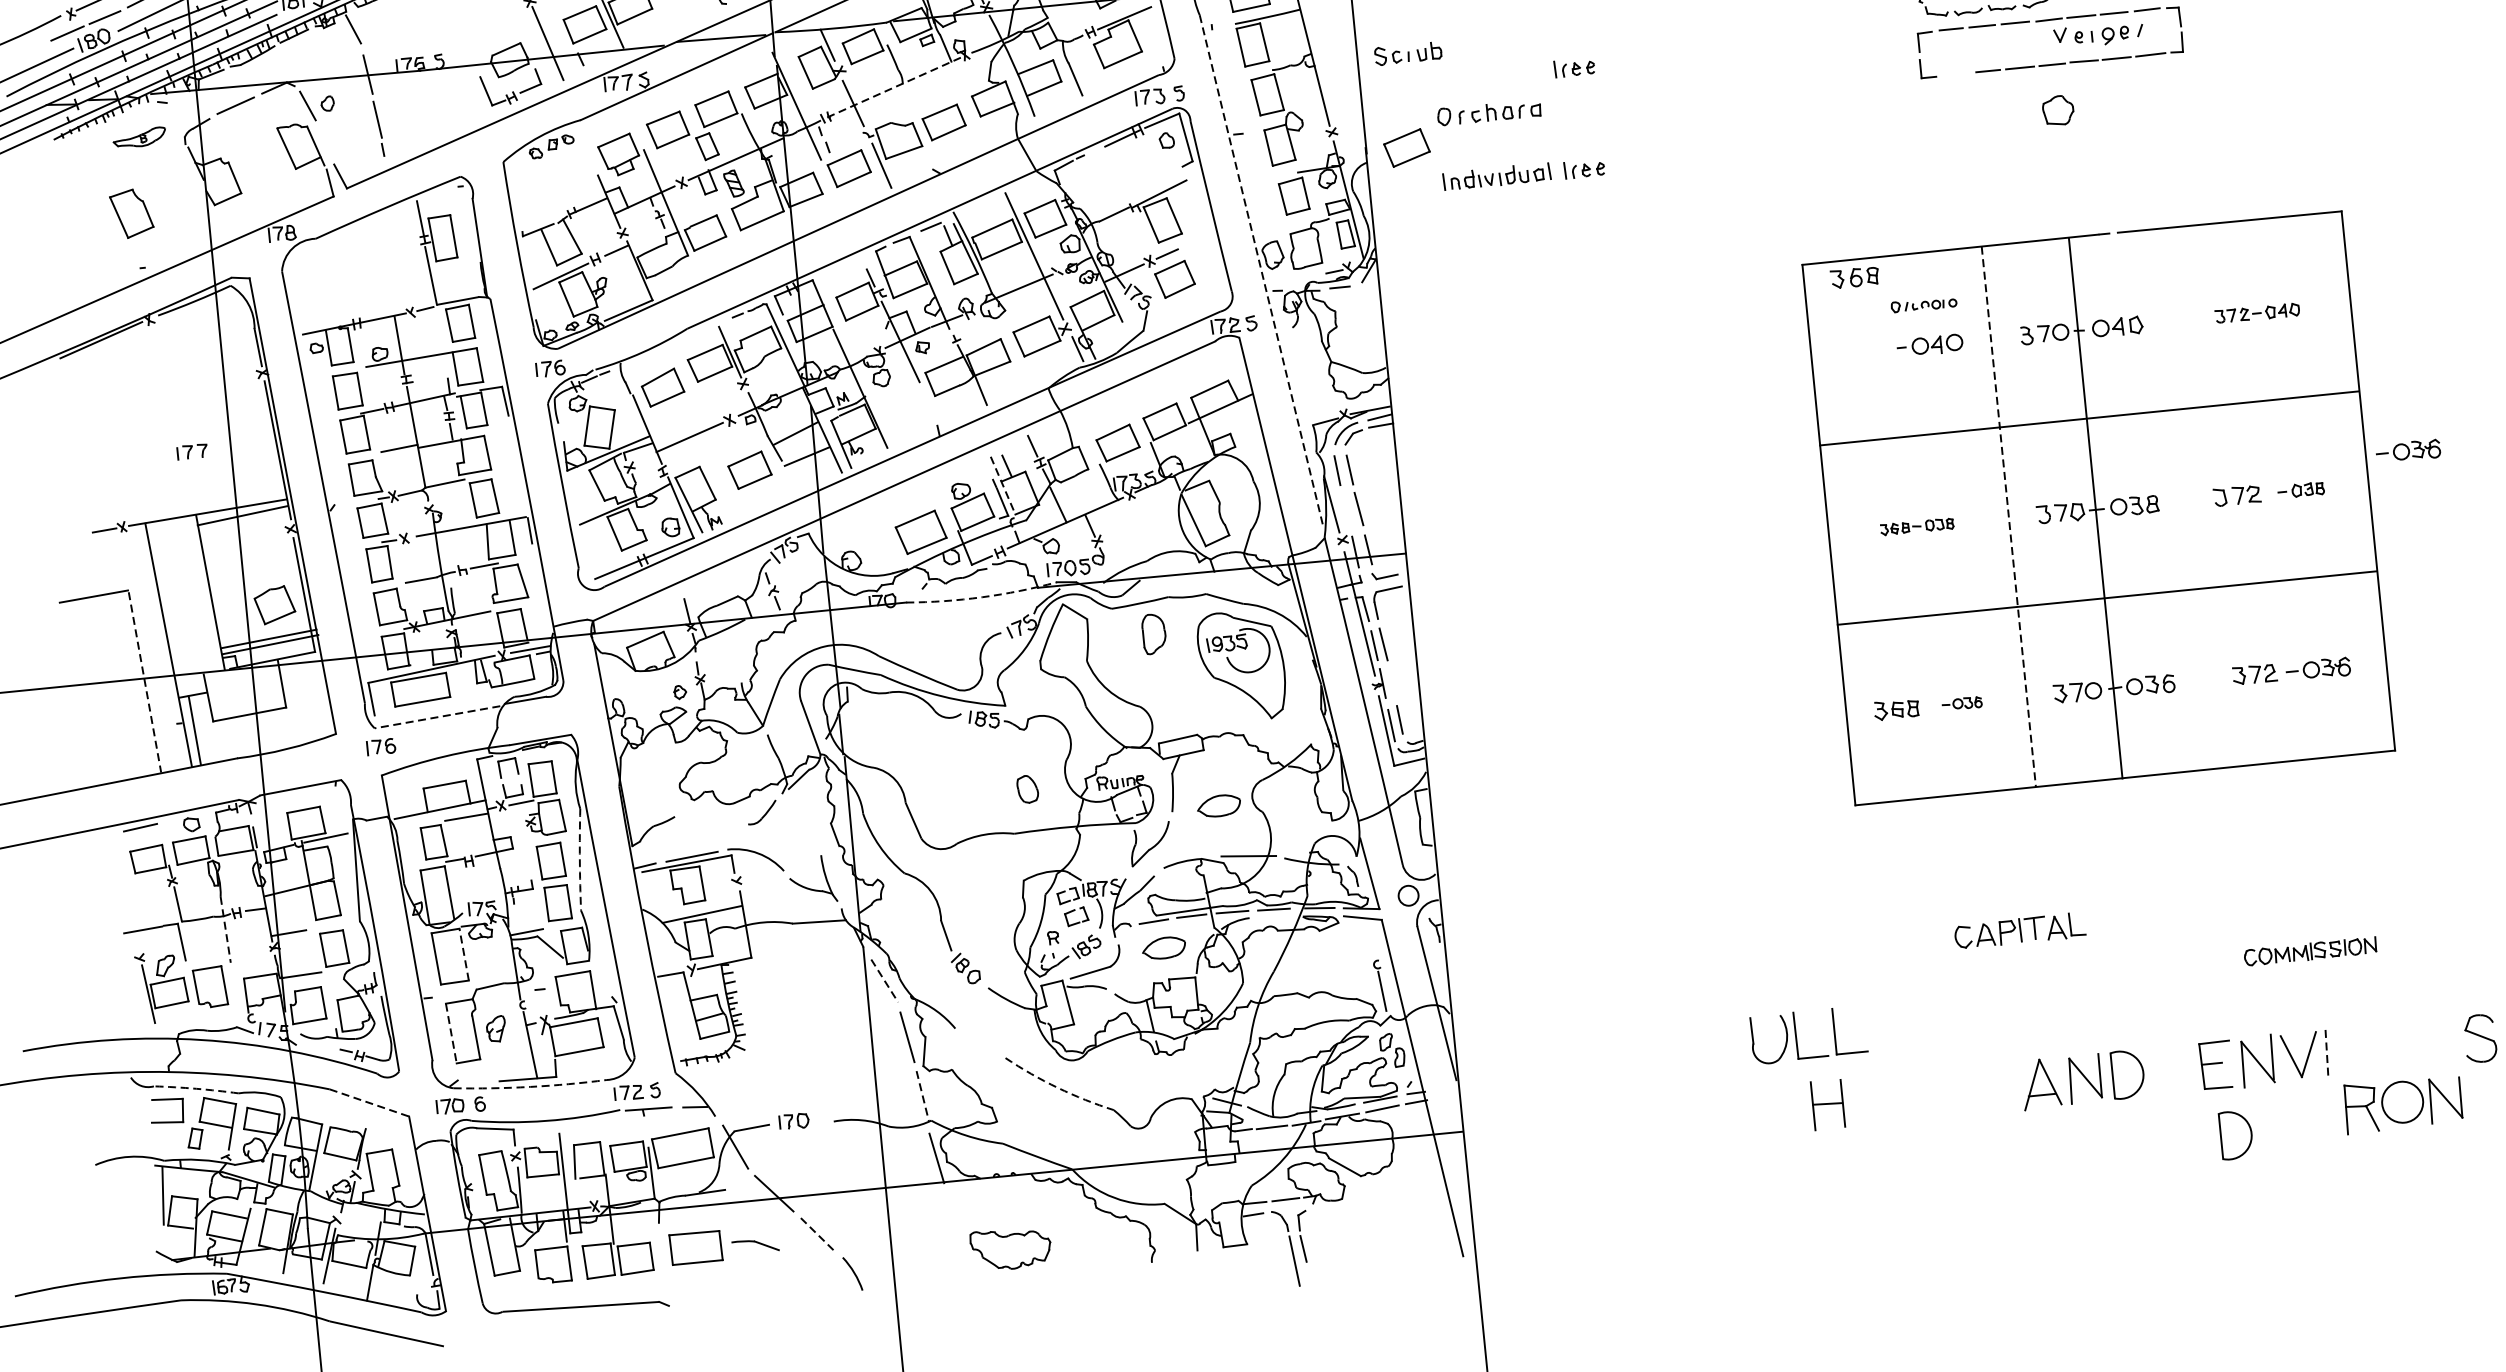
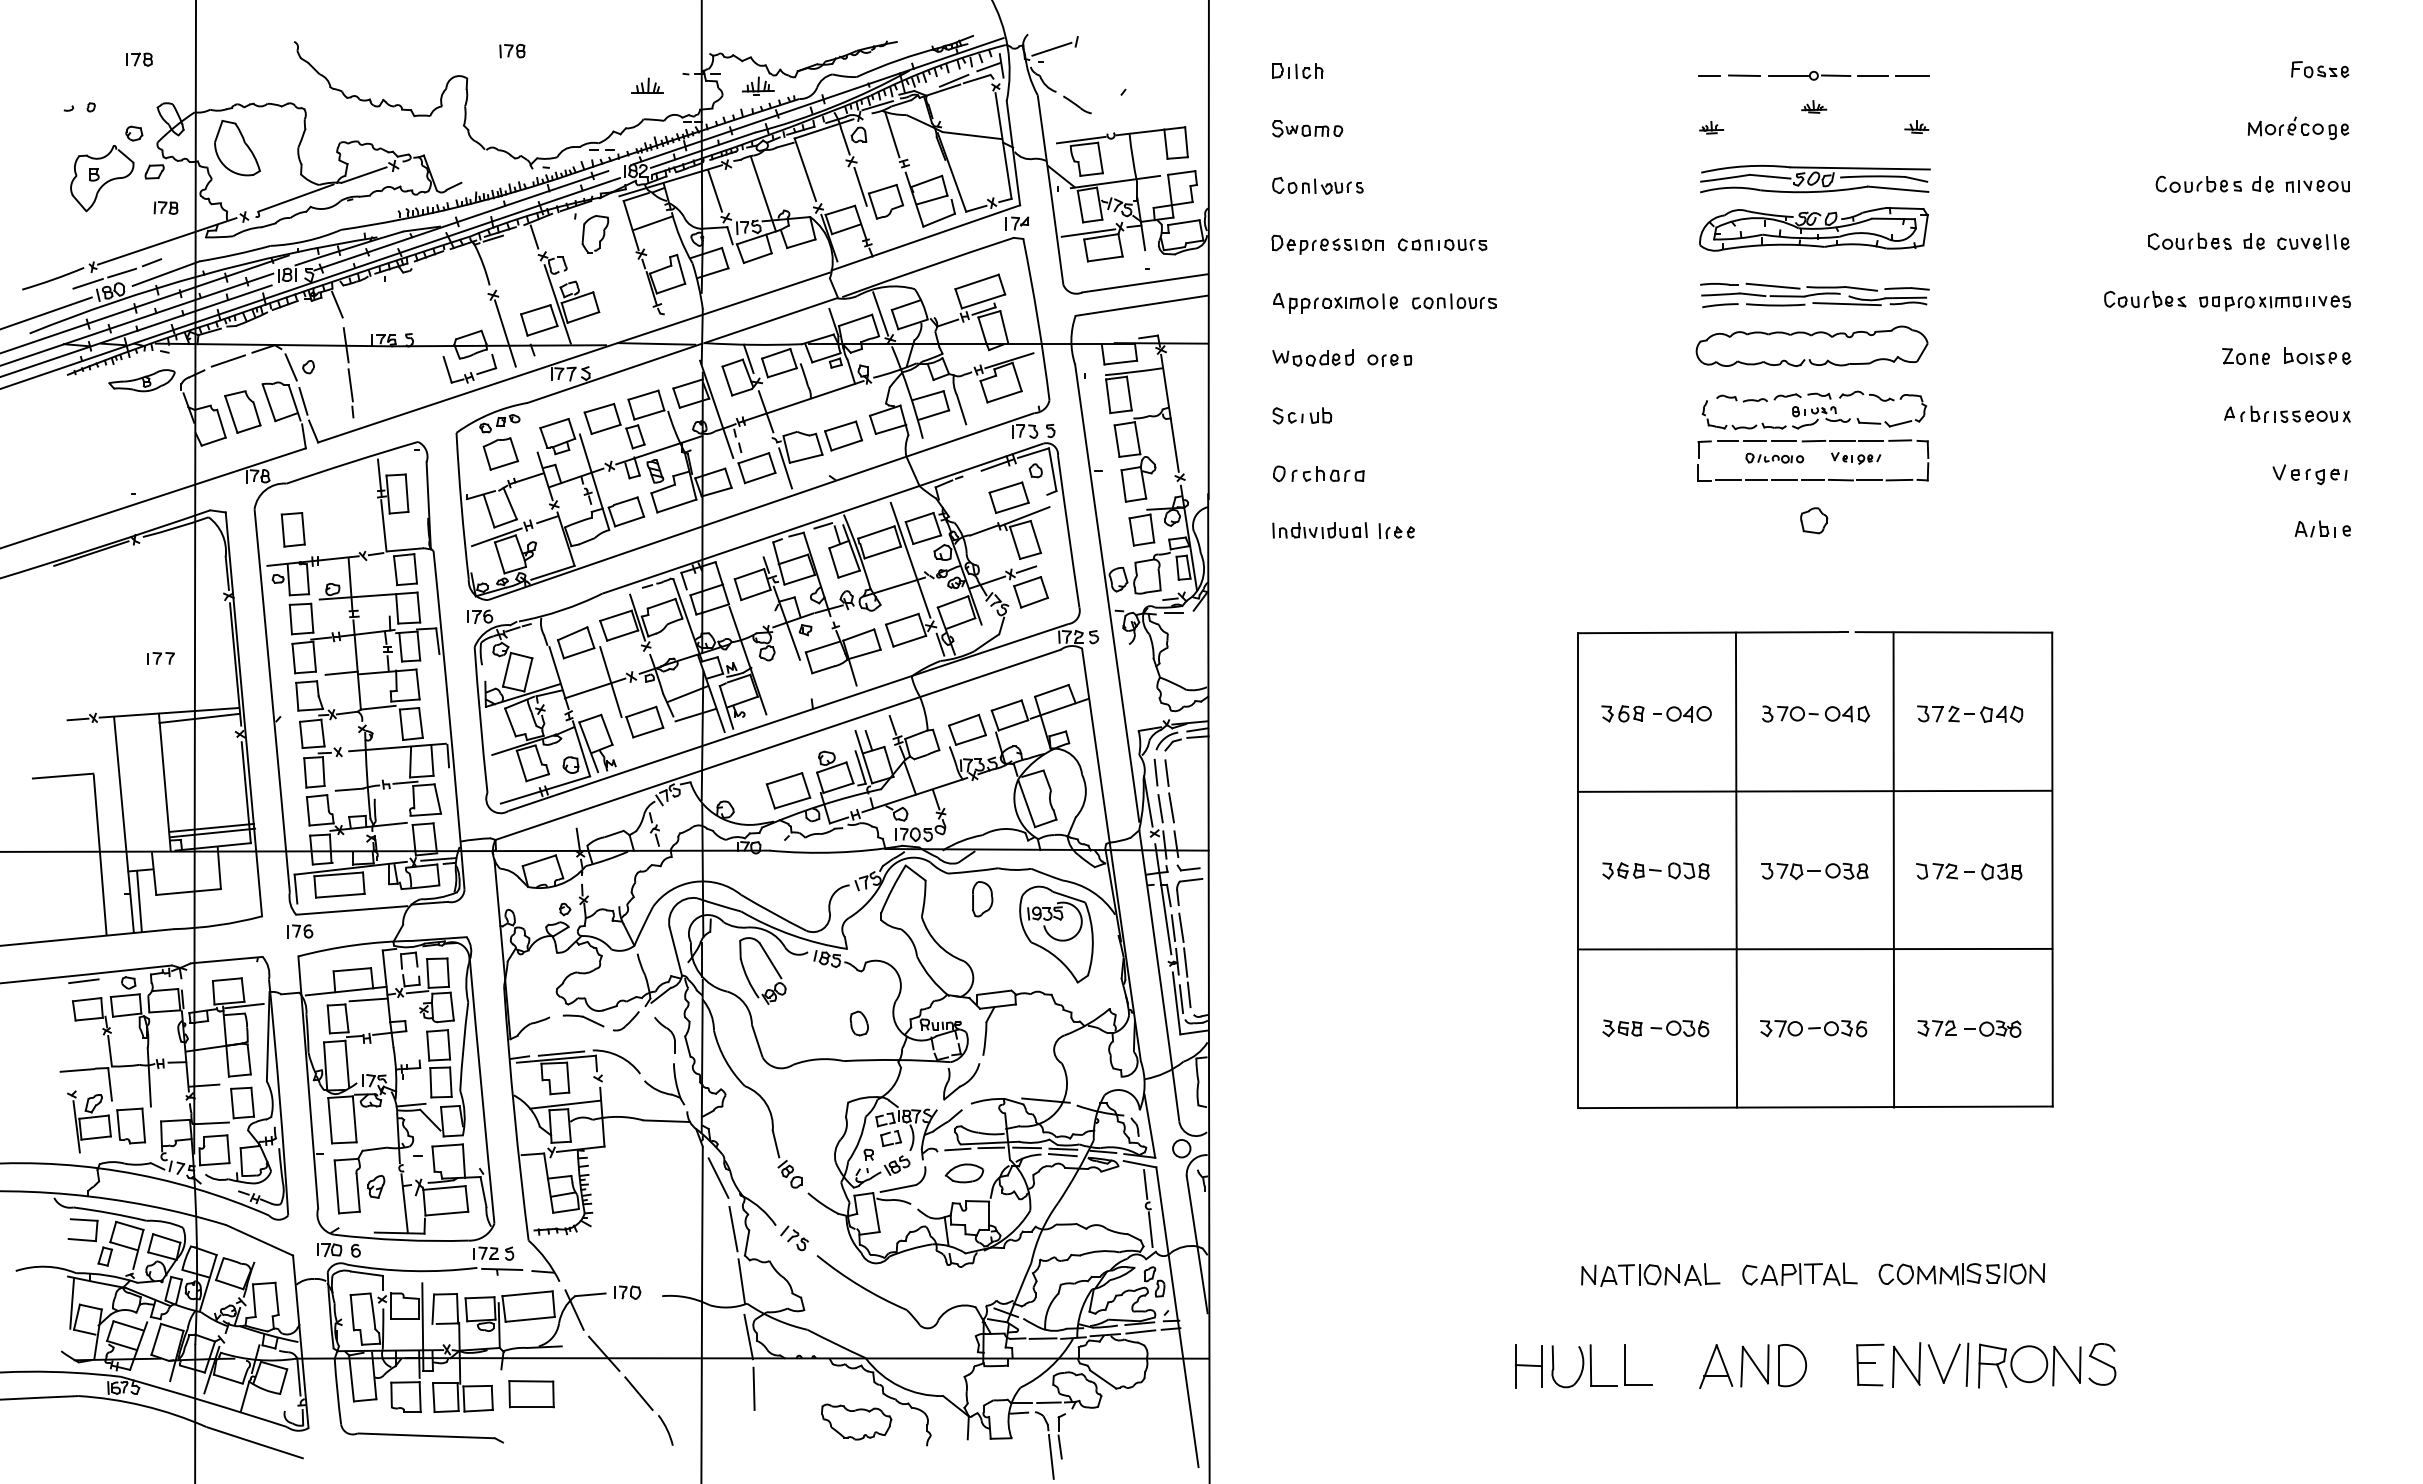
part: (2099, 35) -> (1856, 458), size x0.62
part: (1408, 53) -> (1302, 415), moved
part: (1574, 66) -> (1396, 441), removed
line: (1956, 74) -> (1728, 480), added
line: (892, 87) -> (801, 401), dashed -> solid
part: (139, 137) -> (141, 380), size x1.43
line: (325, 143) -> (303, 401), added
part: (1406, 147) -> (1008, 497), moved
part: (131, 213) -> (242, 411), moved
line: (1262, 272) -> (1107, 593), dashed -> solid
part: (1854, 277) -> (1622, 713), moved
part: (327, 290) -> (292, 529), added
part: (1923, 303) -> (1774, 457), moved
part: (2257, 312) -> (1970, 713), size x1.43
line: (706, 428) -> (610, 682), added
part: (2407, 450) -> (2089, 846), removed
line: (1003, 485) -> (864, 757), dashed -> solid
part: (2301, 489) -> (1993, 871), size x1.43
line: (2095, 507) -> (1893, 869), moved
line: (1346, 510) -> (1160, 808), added
line: (2008, 517) -> (1736, 870), dashed -> solid
part: (1916, 526) -> (1655, 870), size x1.67
arc: (982, 597) -> (836, 852), dashed -> solid
part: (274, 604) -> (500, 453), moved
line: (145, 682) -> (100, 855), dashed -> solid
line: (1392, 683) -> (1185, 962), added
part: (1961, 703) -> (1679, 1028), size x1.67
line: (437, 717) -> (351, 910), dashed -> solid
part: (921, 731) -> (771, 964), added
part: (1219, 806) -> (1024, 1054), removed
part: (808, 817) -> (666, 1029), added
arc: (579, 859) -> (463, 1046), dashed -> solid
line: (1273, 916) -> (1062, 1155), added
line: (225, 929) -> (149, 1077), dashed -> solid
part: (2019, 929) -> (1799, 1273), moved
line: (1371, 940) -> (1145, 1184), added
part: (2310, 951) -> (1961, 1274), size x1.43
line: (463, 953) -> (354, 1118), dashed -> solid
line: (884, 981) -> (718, 1178), dashed -> solid
part: (1956, 986) -> (1650, 1274), added
line: (450, 1033) -> (336, 1186), dashed -> solid
part: (1796, 1036) -> (1591, 1366), moved
part: (977, 1041) -> (794, 1238), added
line: (2327, 1054) -> (1967, 1365), dashed -> solid
arc: (530, 1087) -> (401, 1240), dashed -> solid
arc: (1058, 1087) -> (860, 1285), dashed -> solid
arc: (196, 1089) -> (110, 1213), dashed -> solid
line: (922, 1096) -> (741, 1281), dashed -> solid
line: (369, 1103) -> (259, 1240), dashed -> solid
part: (2403, 1103) -> (2029, 1365), moved
part: (2236, 1134) -> (1881, 1427), removed
line: (947, 1216) -> (753, 1388), added
line: (818, 1236) -> (639, 1394), dashed -> solid
part: (755, 1245) -> (583, 1020), moved
part: (1010, 1248) -> (856, 1421), moved

